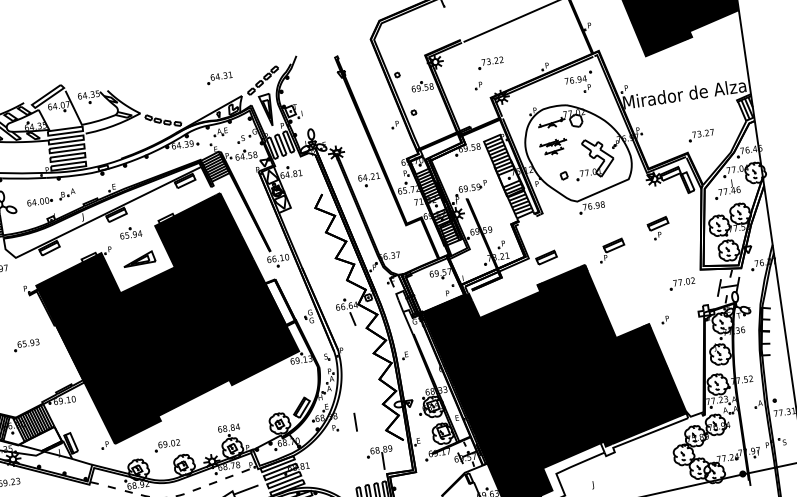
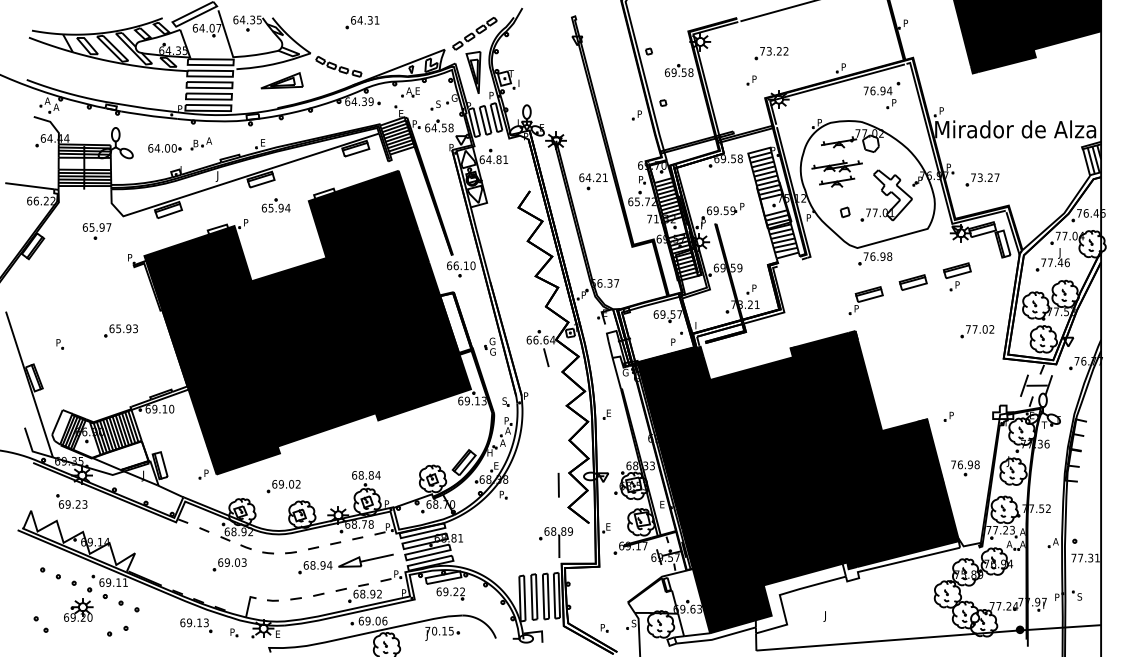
part: (219, 78) -> (362, 22), moved
part: (701, 135) -> (982, 179), moved
part: (553, 147) -> (836, 173), size x1.43
part: (658, 228) -> (956, 276), moved
part: (611, 250) -> (865, 300), moved
part: (545, 257) -> (912, 282), moved
part: (138, 258) -> (281, 80), moved
part: (682, 283) -> (977, 331), moved
part: (683, 357) -> (965, 468), added
line: (355, 421) -> (558, 484), moved

